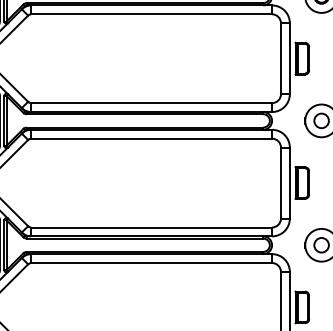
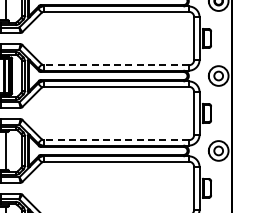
line: (151, 103) -> (116, 65), solid -> dashed
line: (151, 227) -> (116, 140), solid -> dashed

